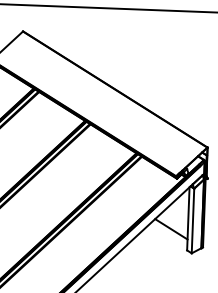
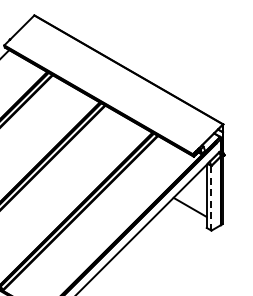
line: (193, 220) -> (211, 197), solid -> dashed

